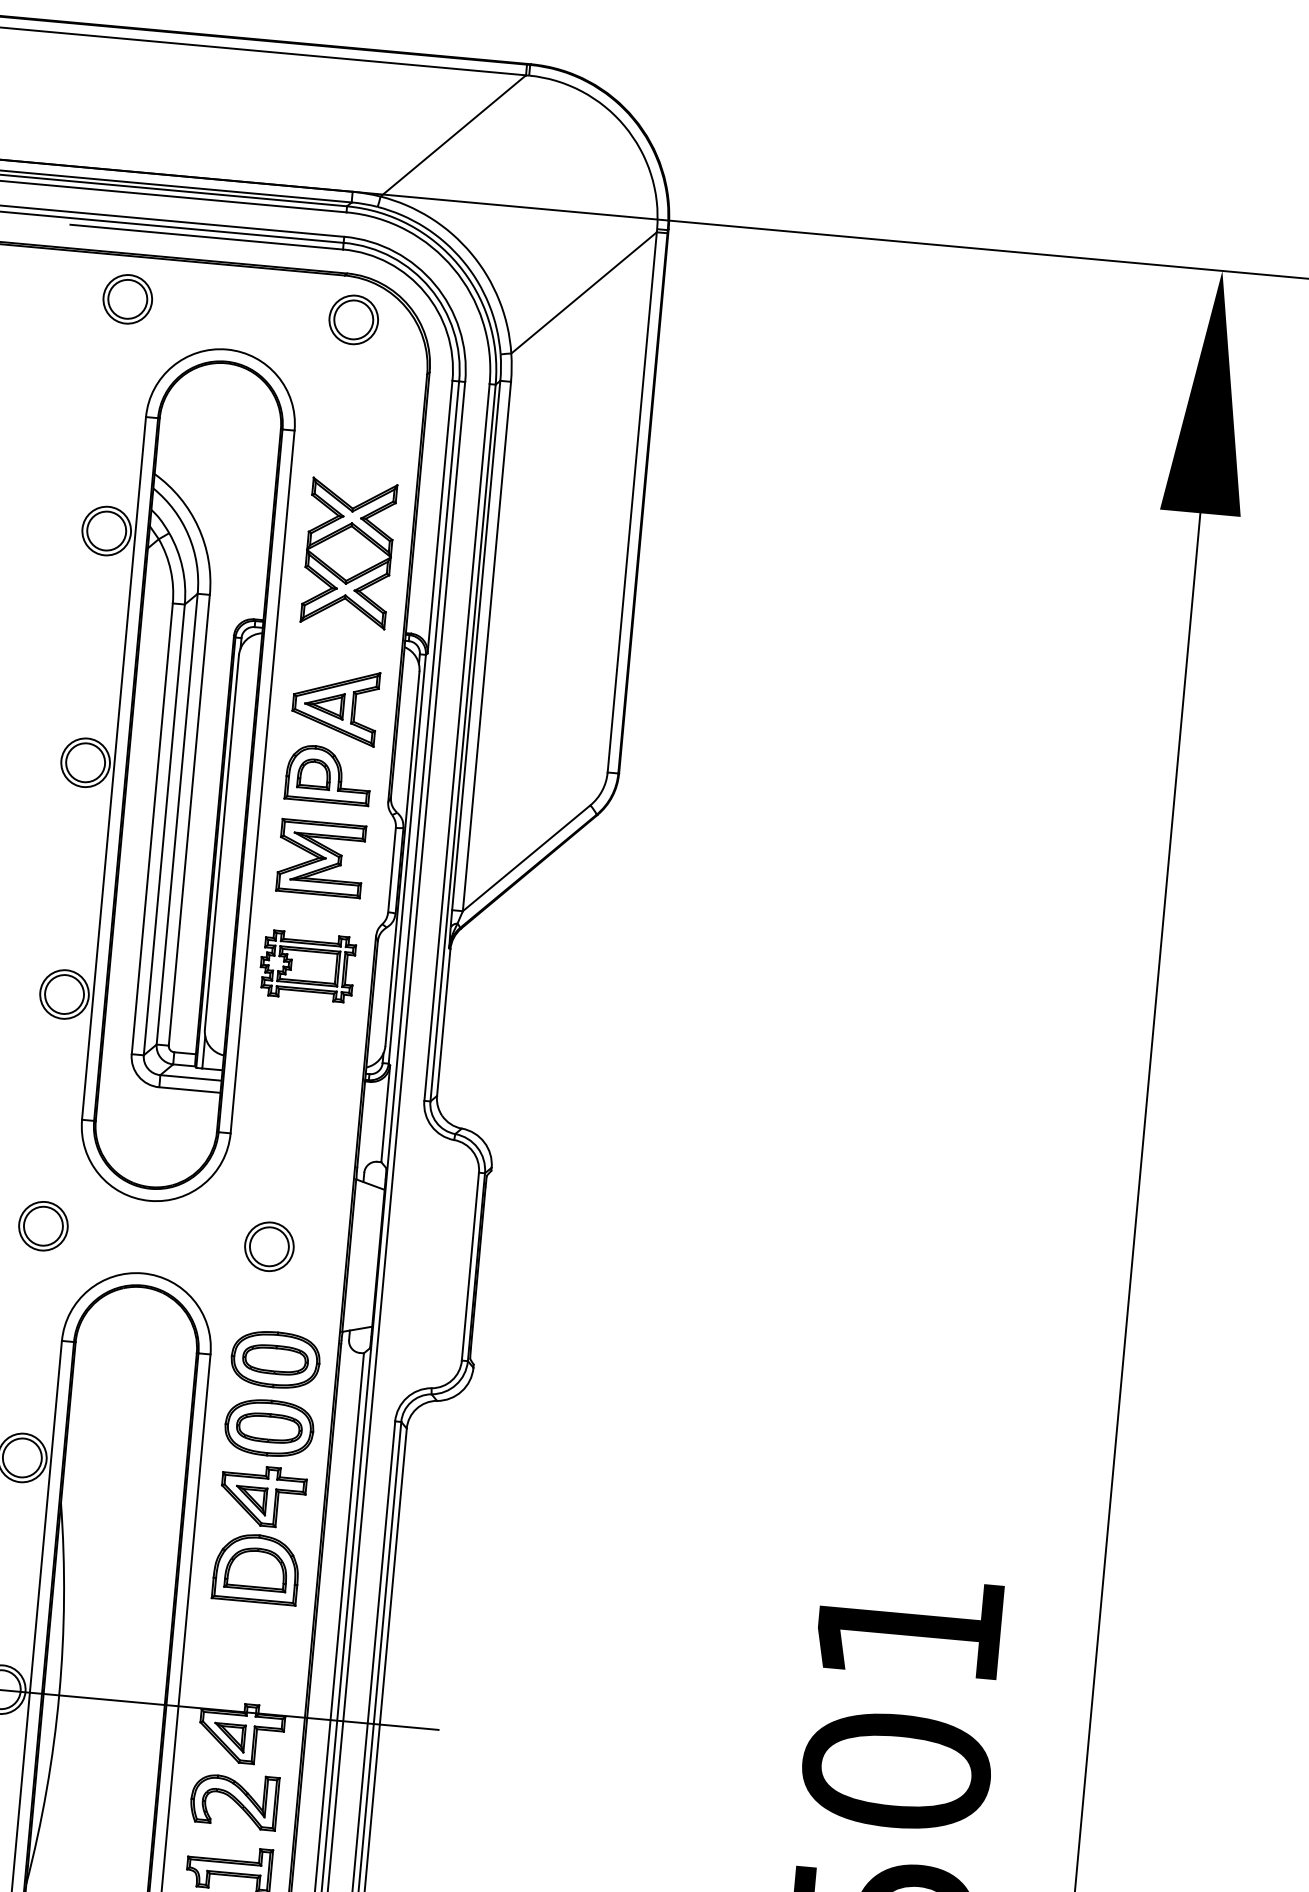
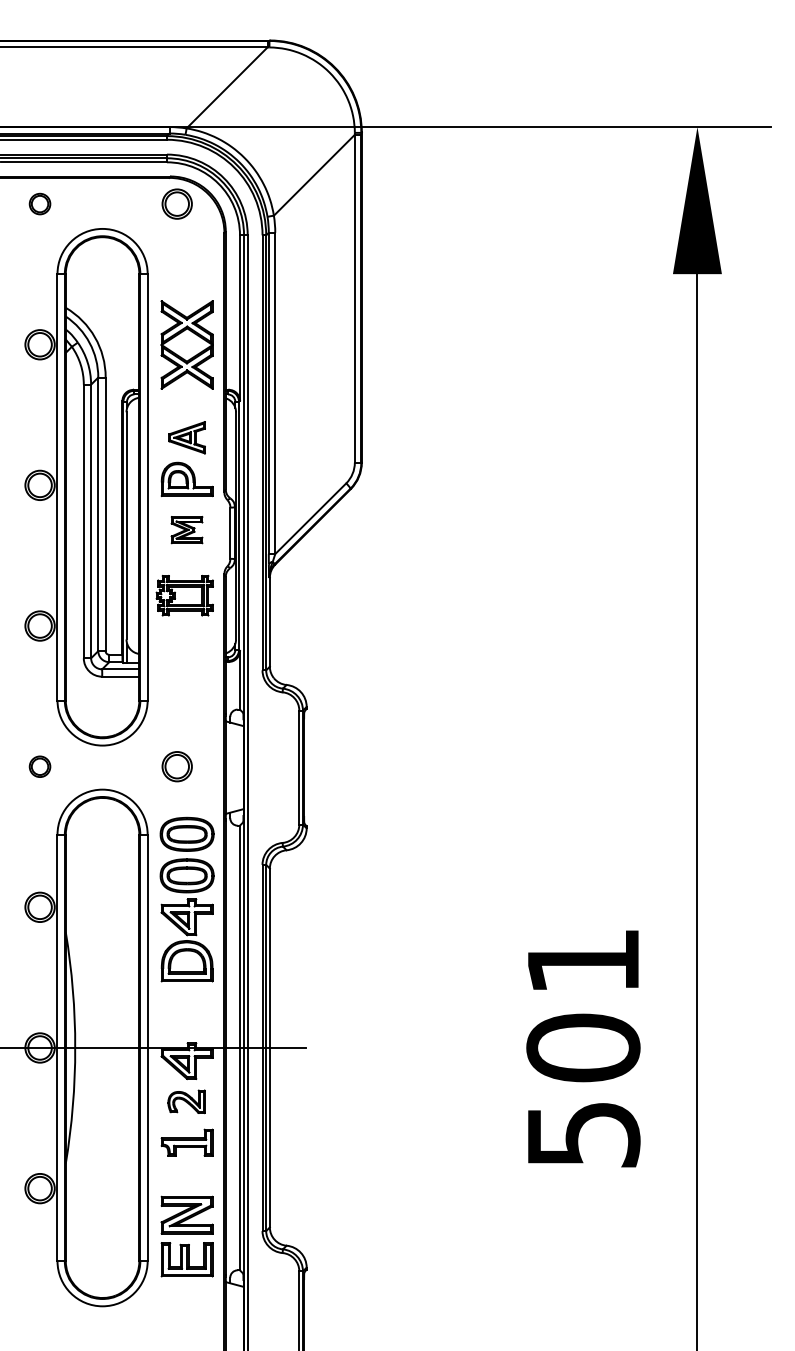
part: (126, 298) -> (39, 203), size x0.7
part: (334, 705) -> (186, 437), size x0.7
part: (320, 857) -> (186, 529), size x0.6
part: (42, 1225) -> (39, 766), size x0.7
part: (234, 1799) -> (186, 1101), size x0.7

